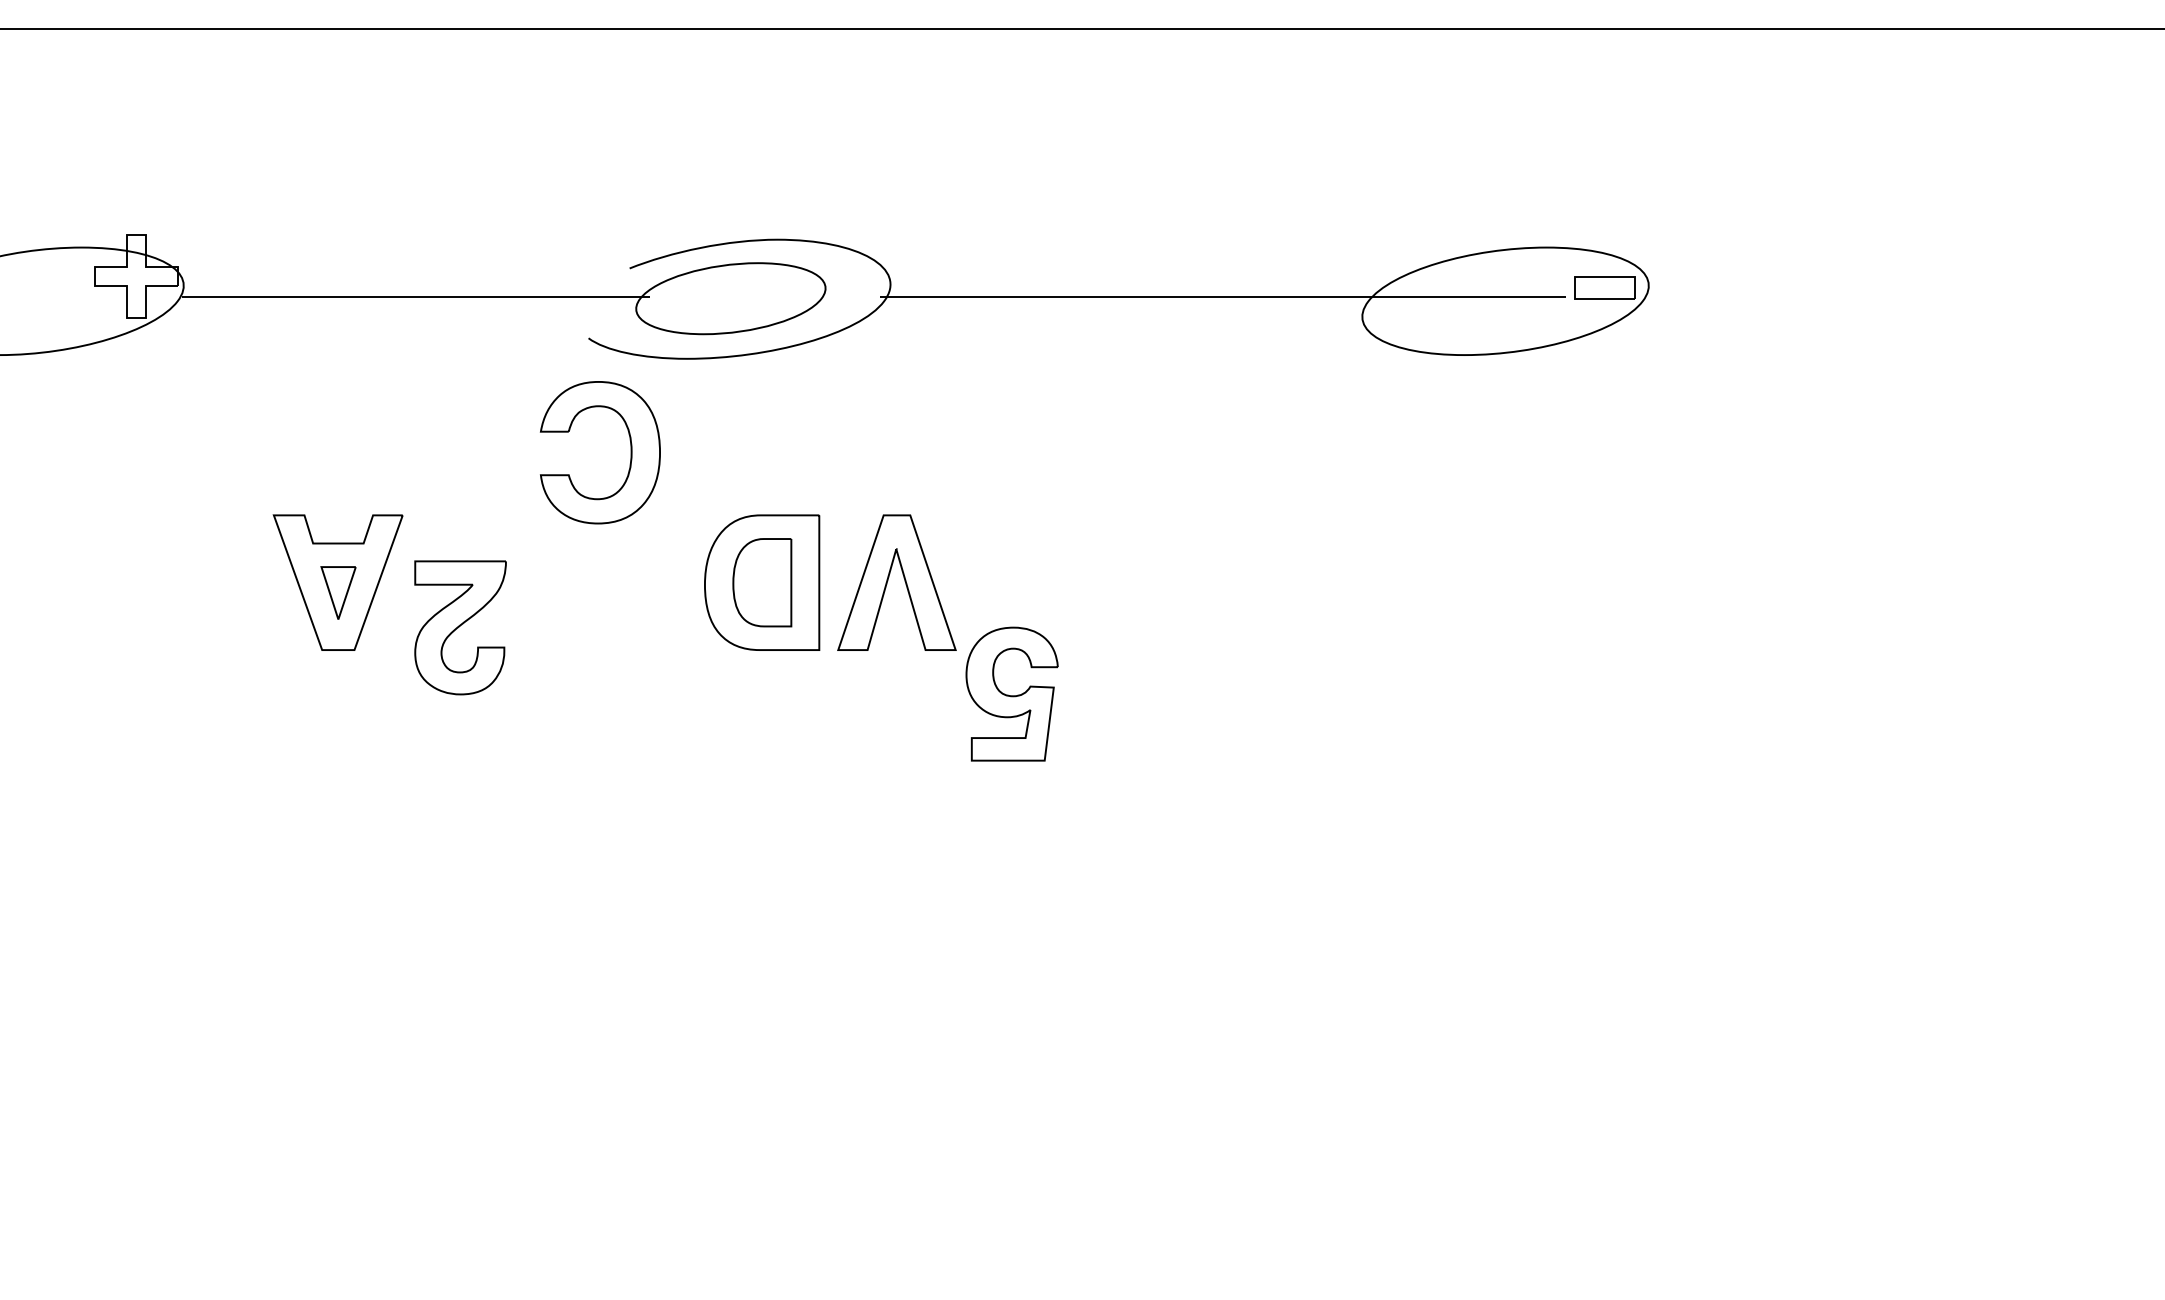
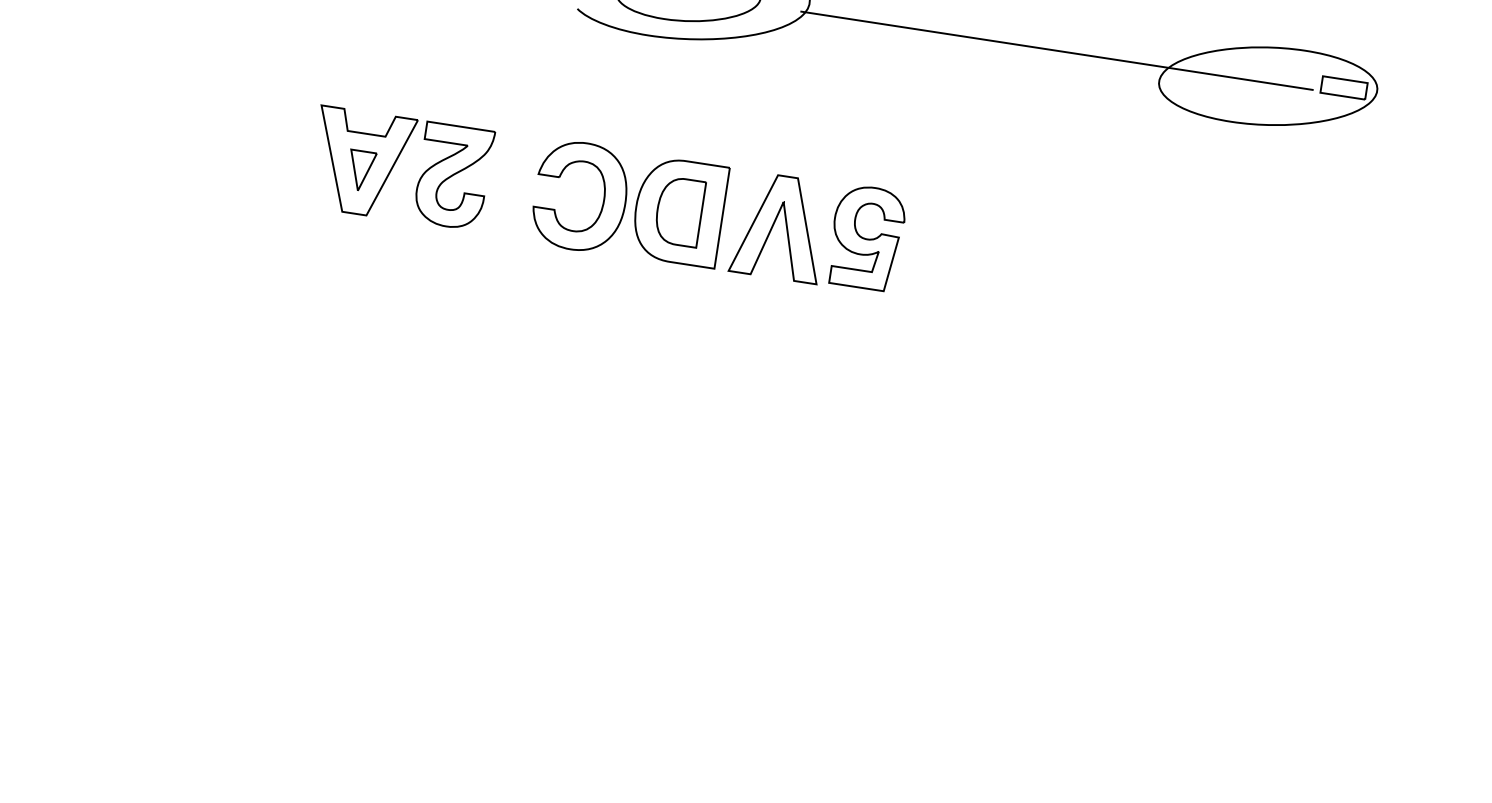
part: (630, 452) -> (603, 199), moved
part: (460, 627) -> (453, 176), moved
part: (1011, 693) -> (866, 237), moved

